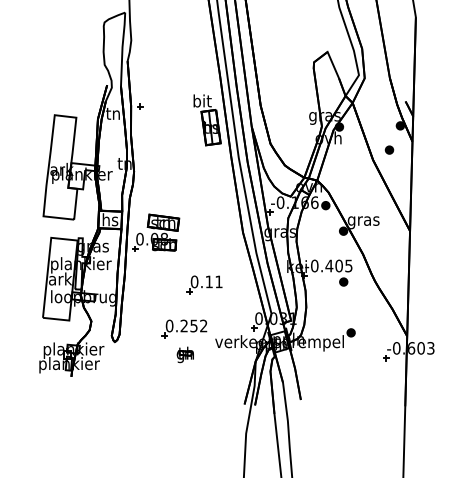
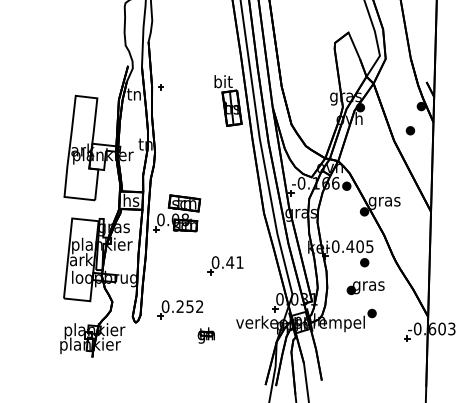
text: (209, 281) -> (230, 262), 0.11 -> 0.41
part: (344, 307) -> (365, 288), added
part: (184, 328) -> (180, 309), moved

